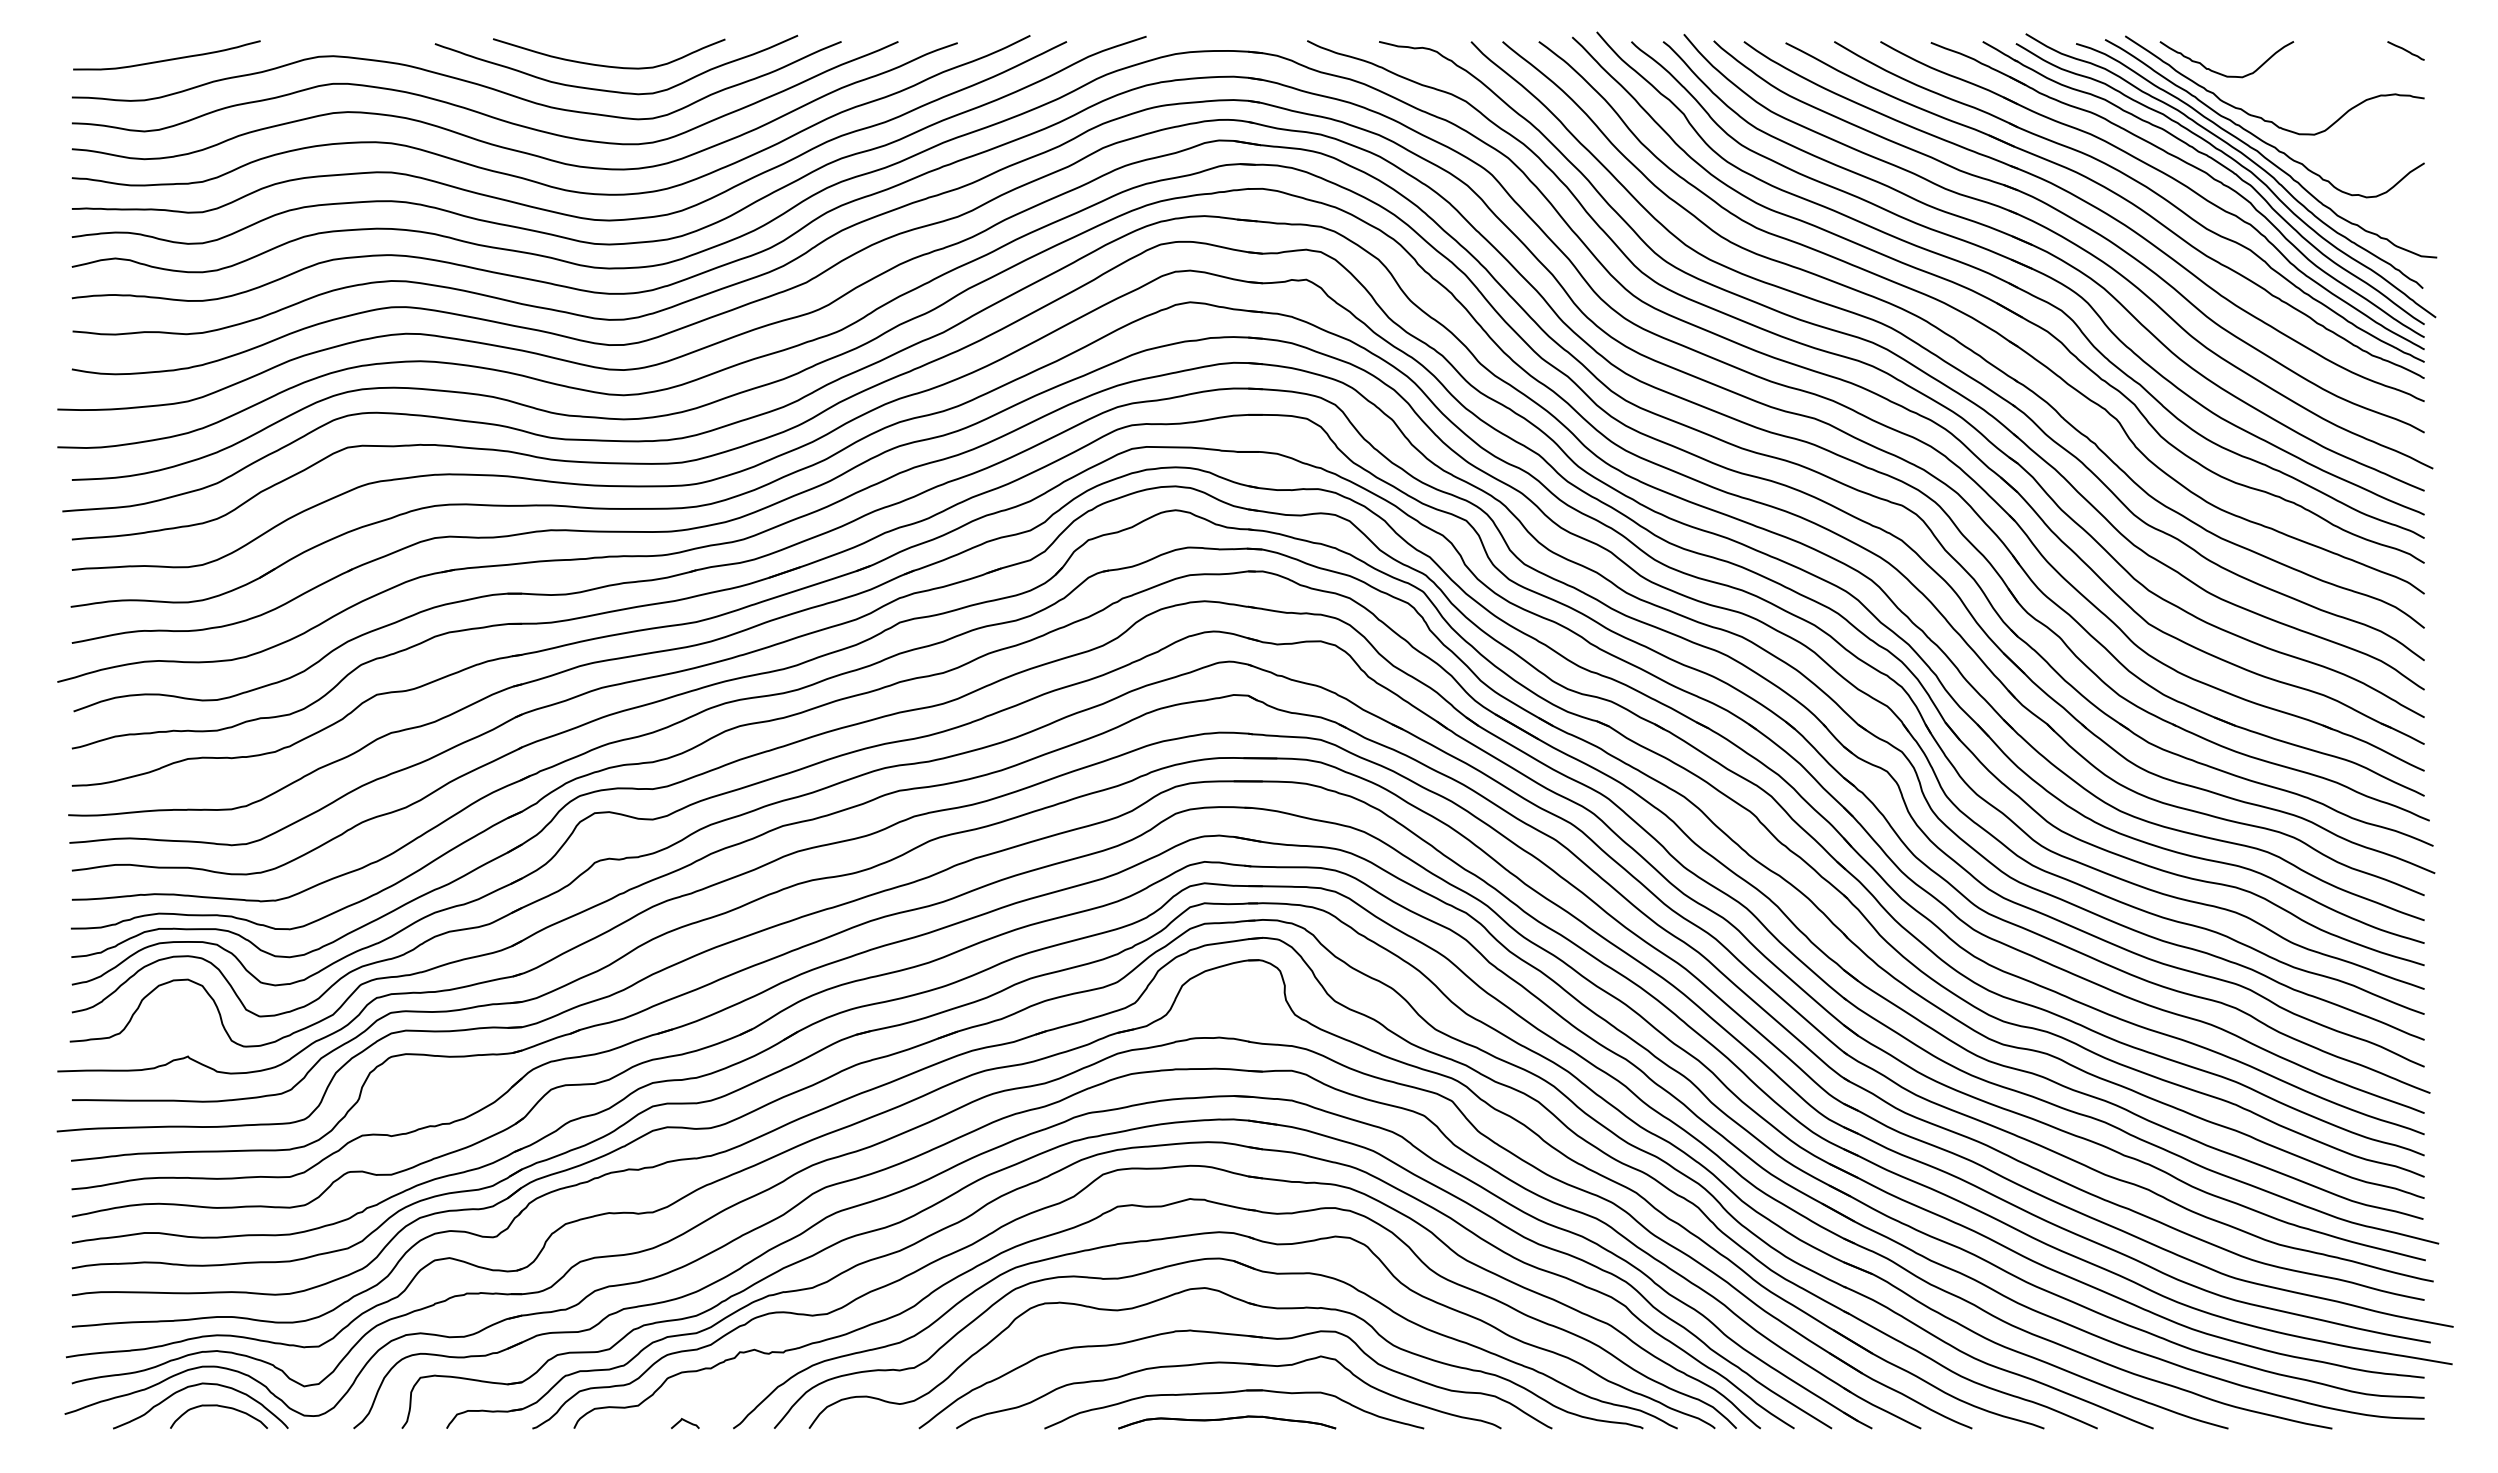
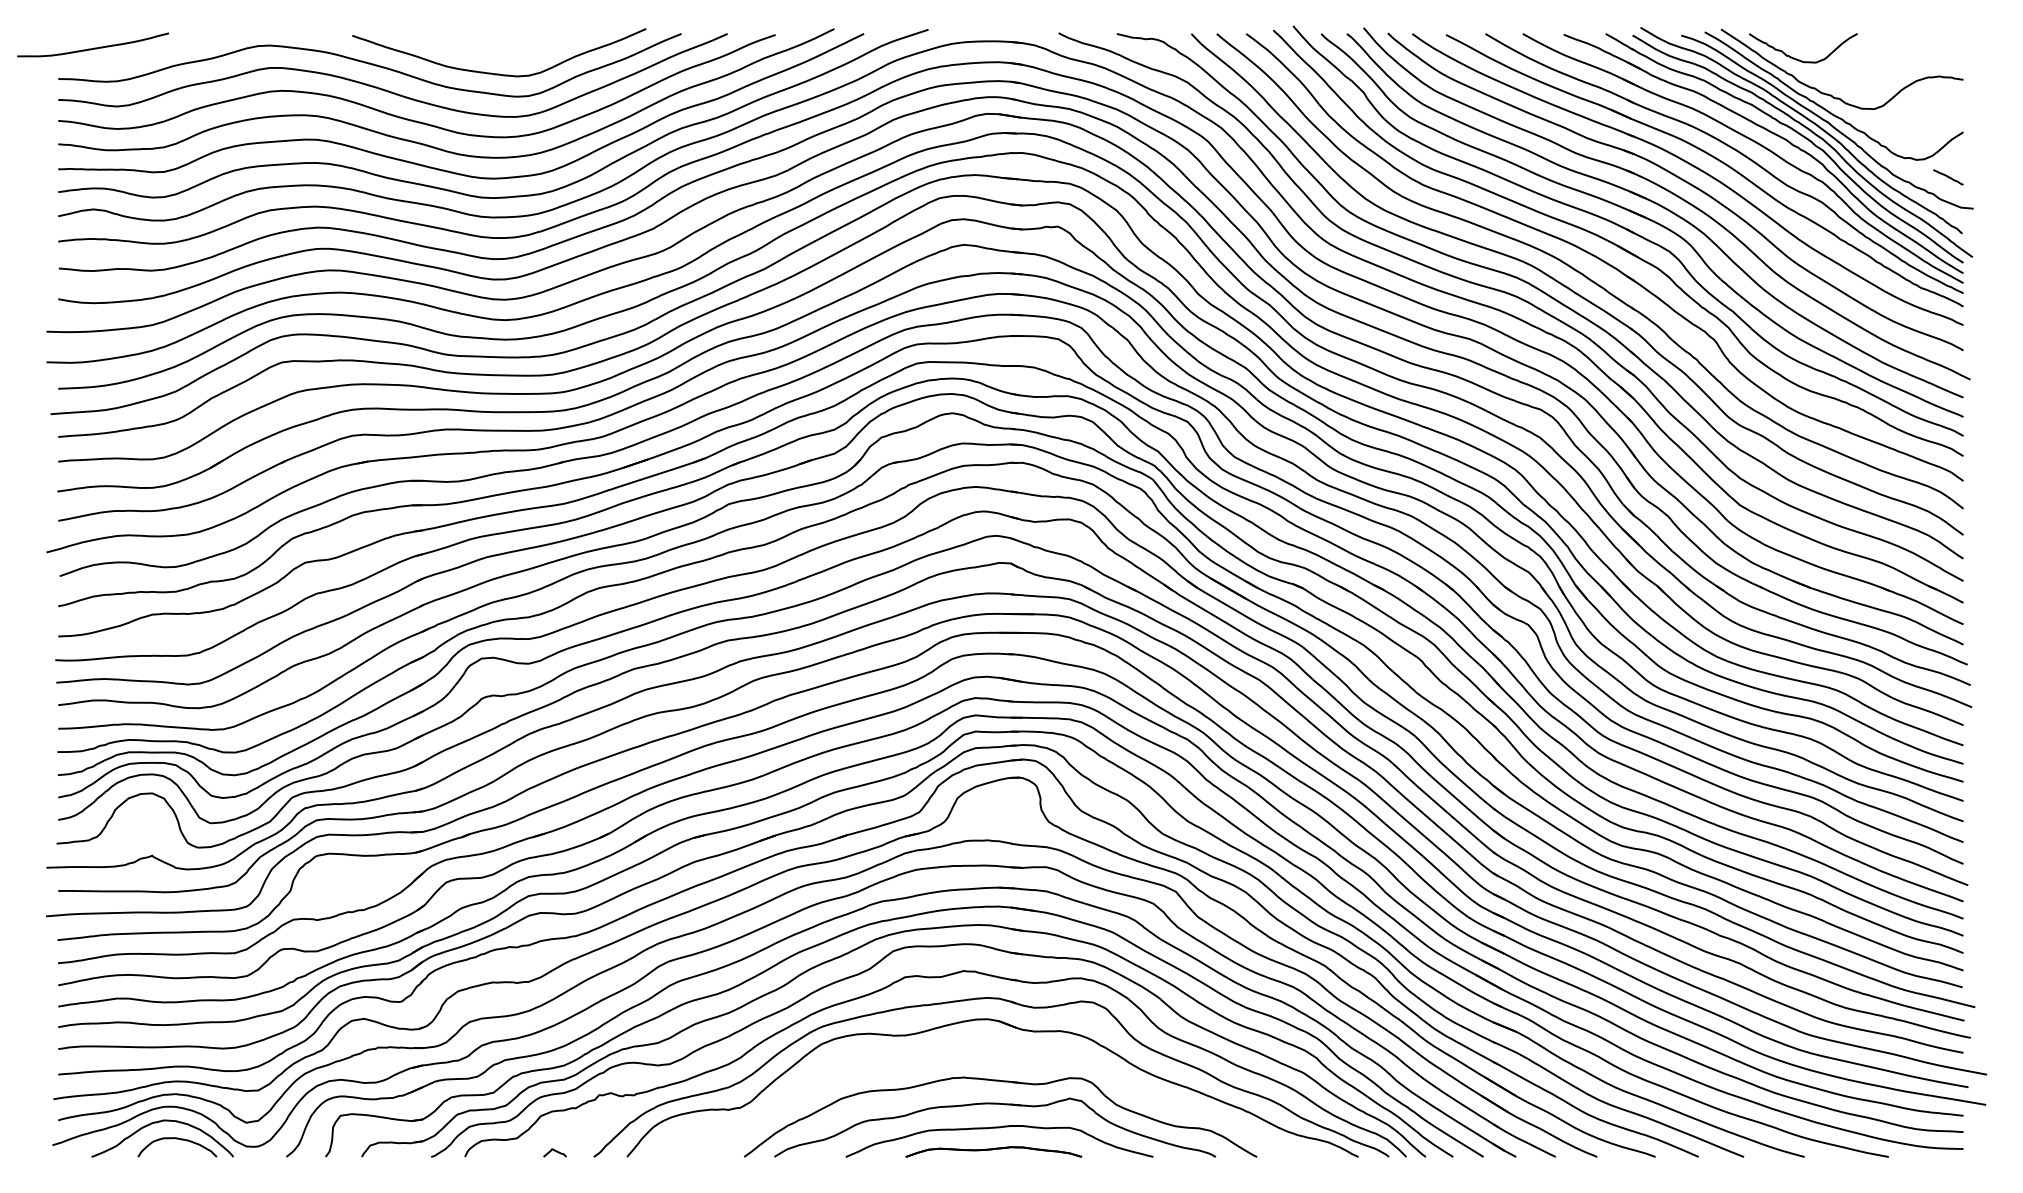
line: (2405, 50) -> (1948, 177), moved
curve: (166, 59) -> (92, 48), moved
curve: (609, 65) -> (493, 53), removed
part: (1246, 1303) -> (1009, 1055), removed

